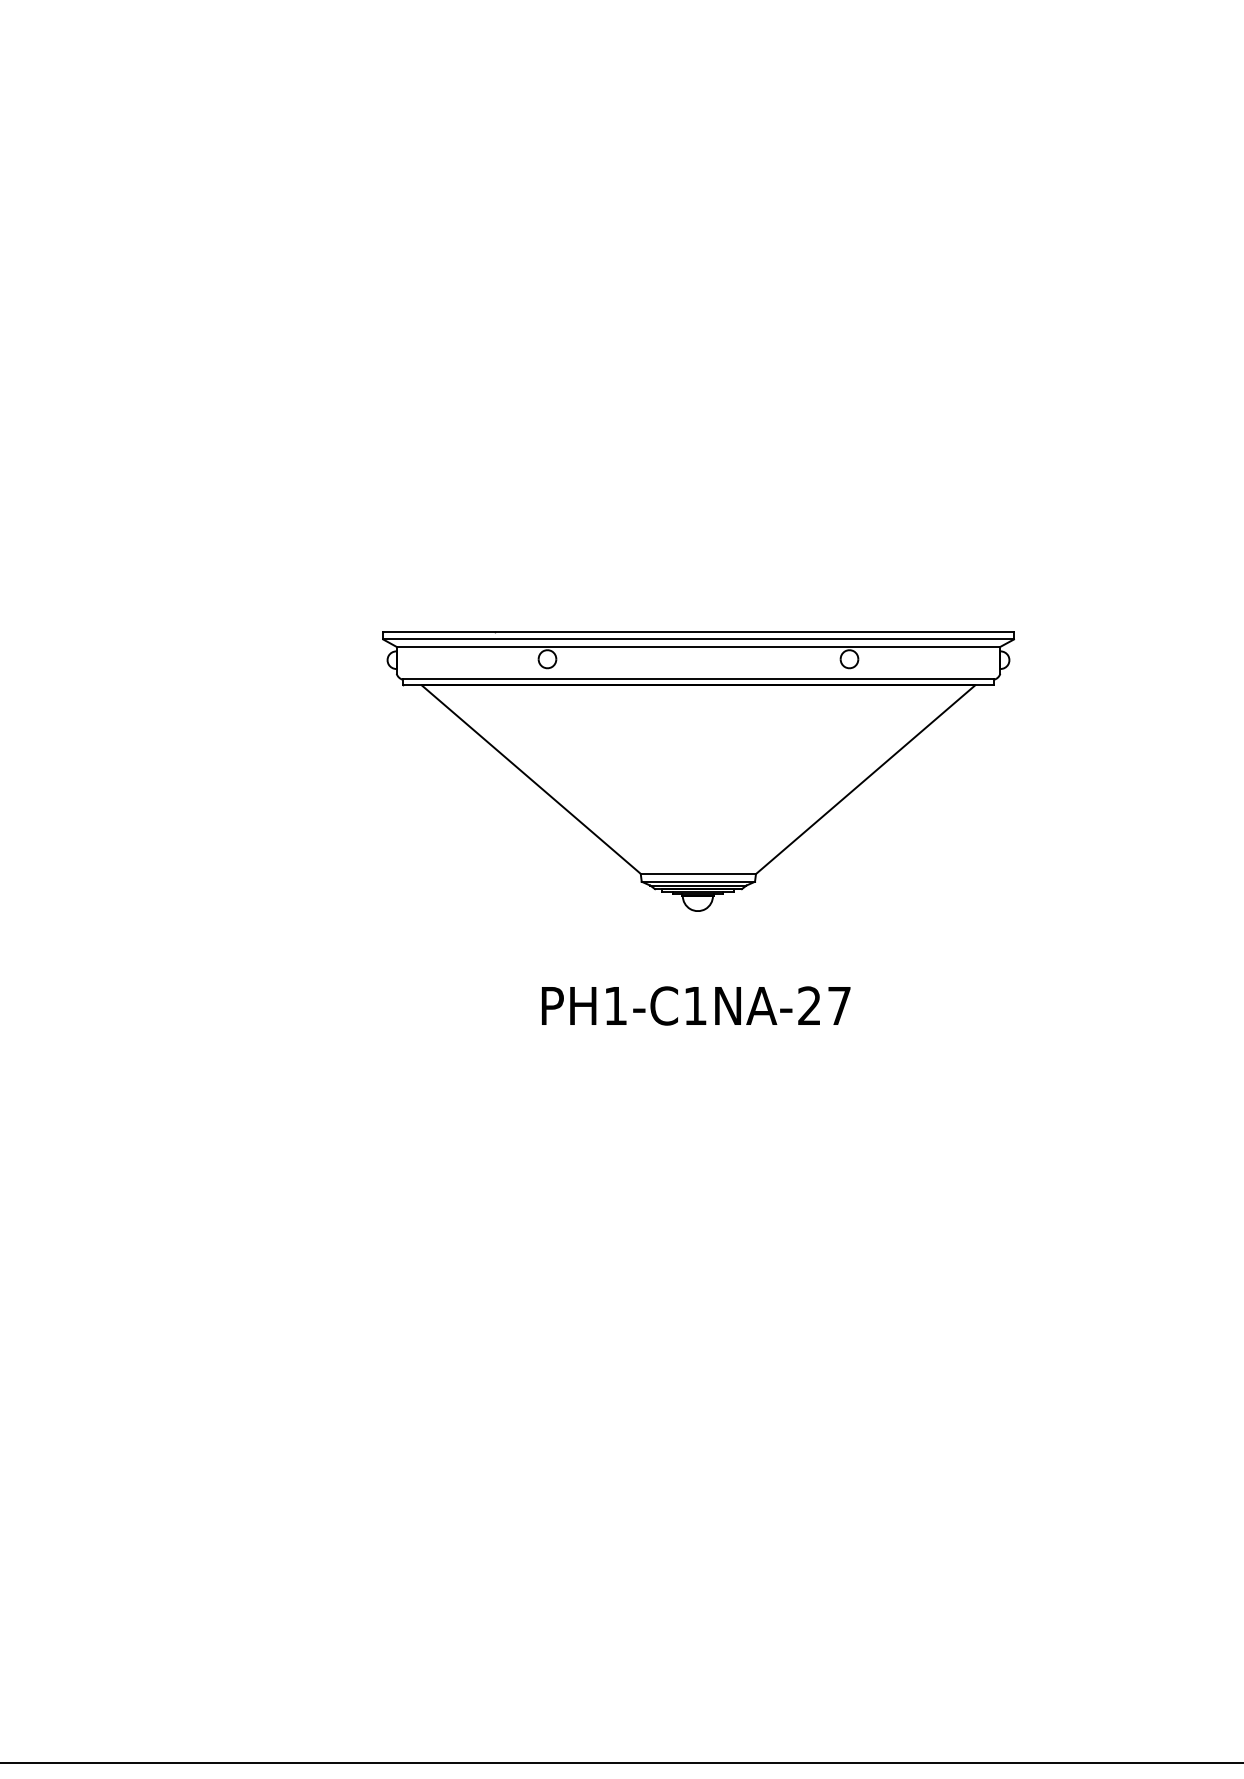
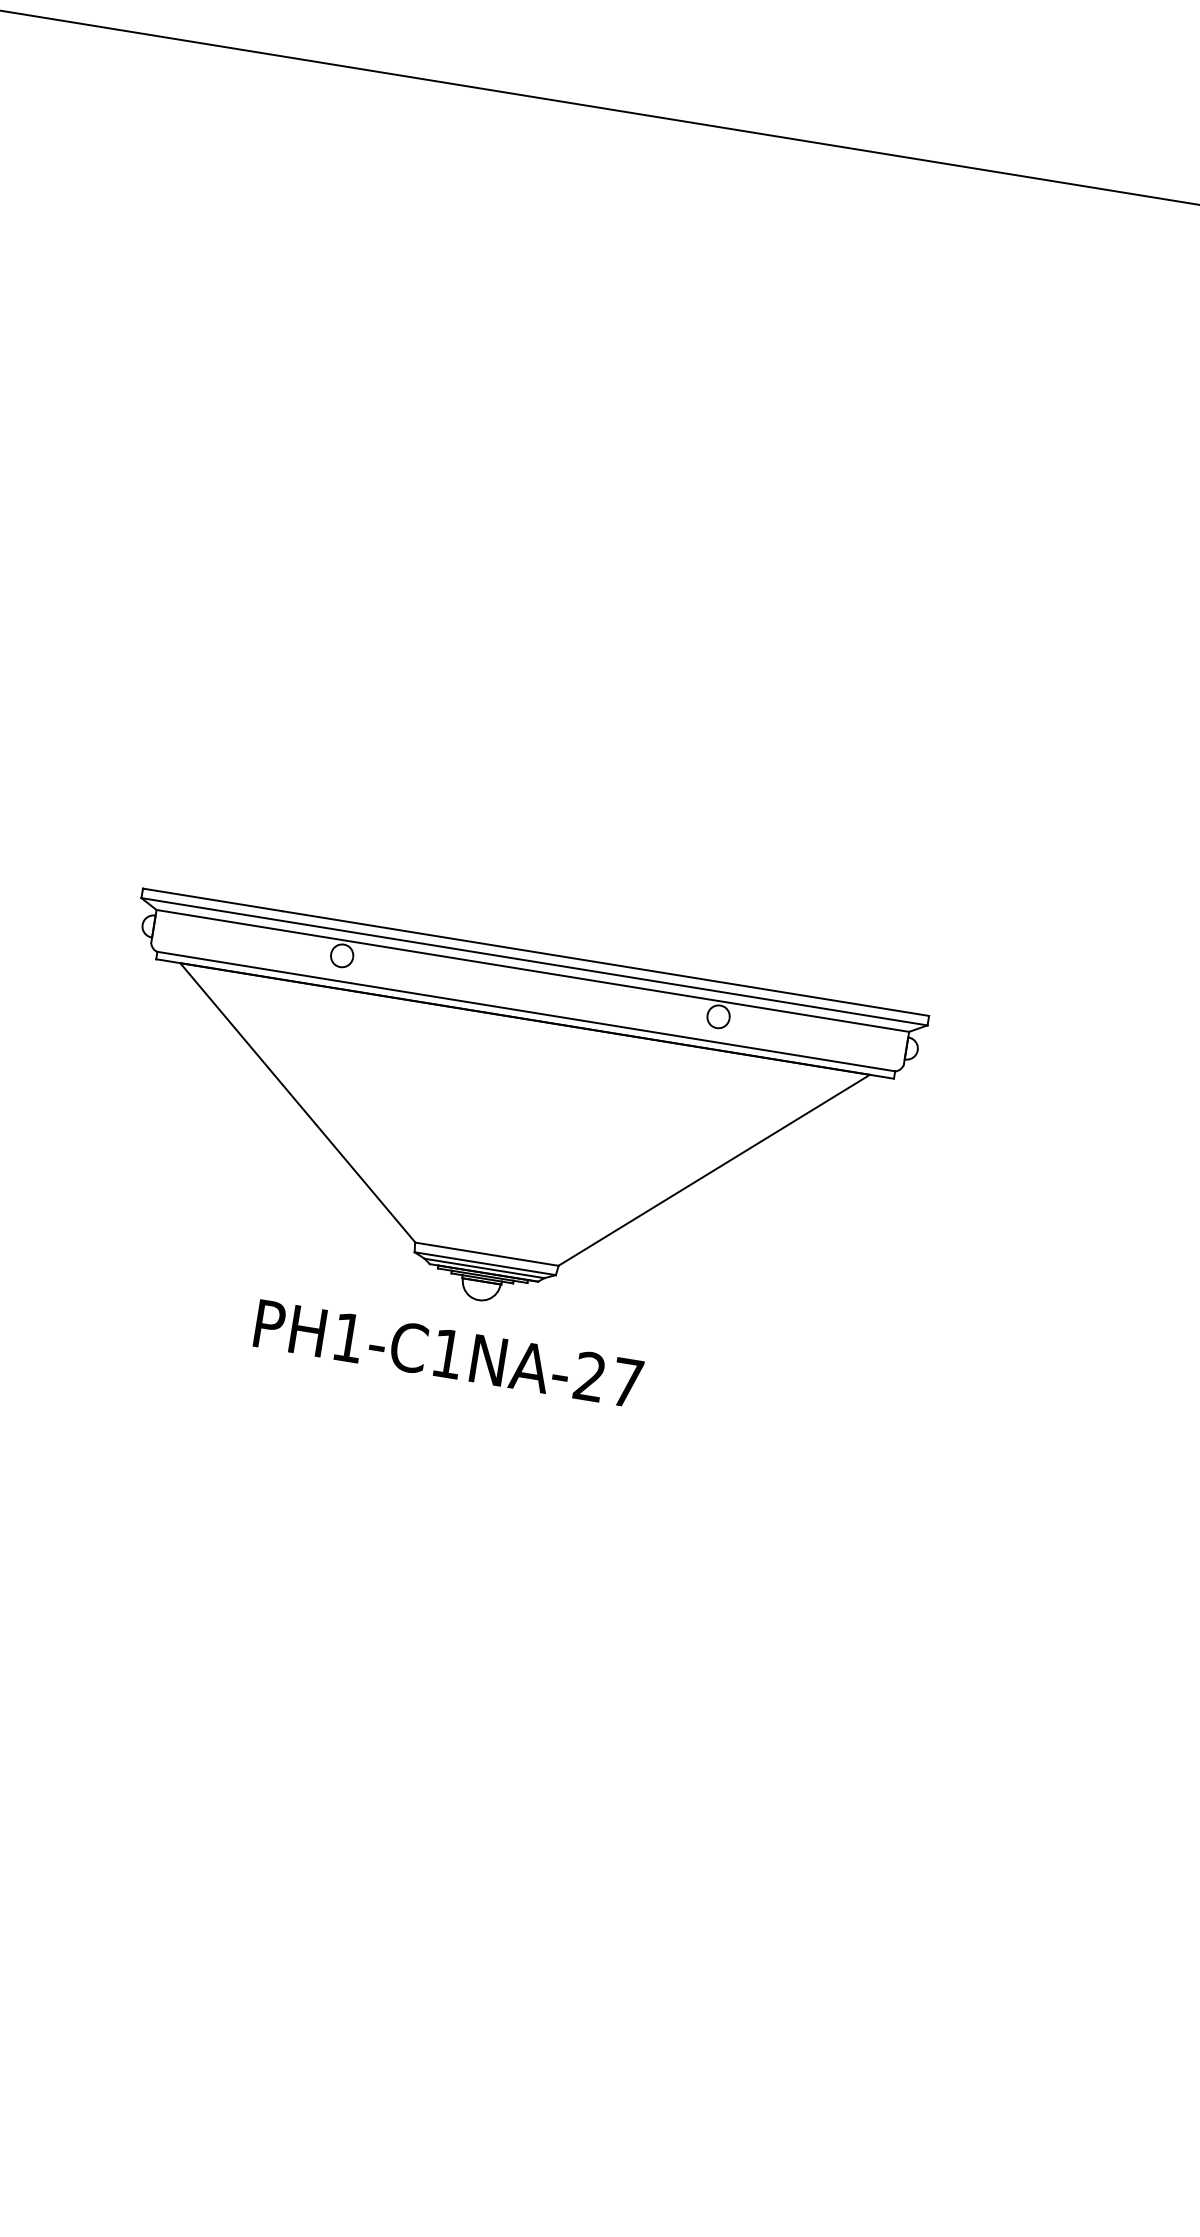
text: (696, 1005) -> (449, 1353), moved

